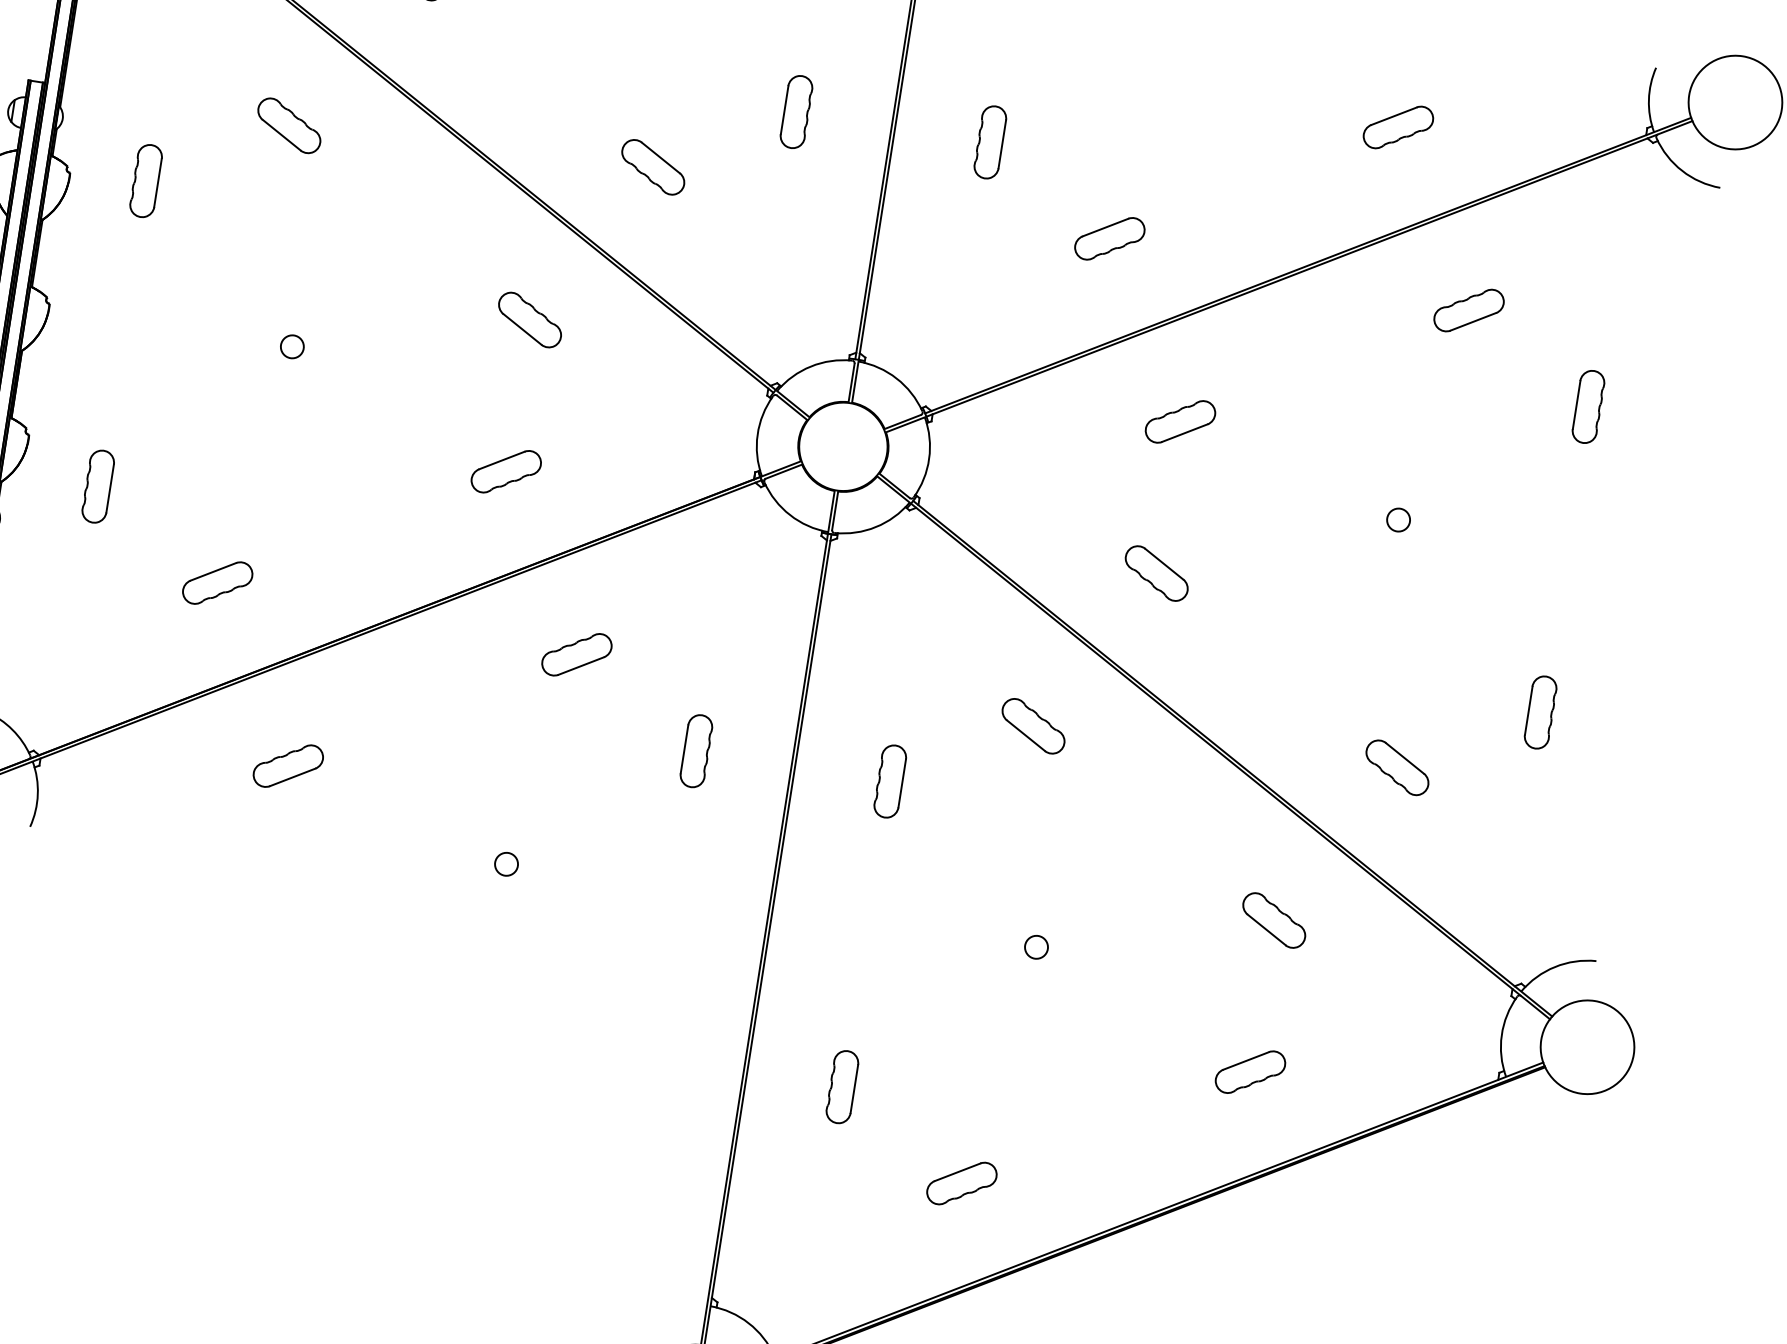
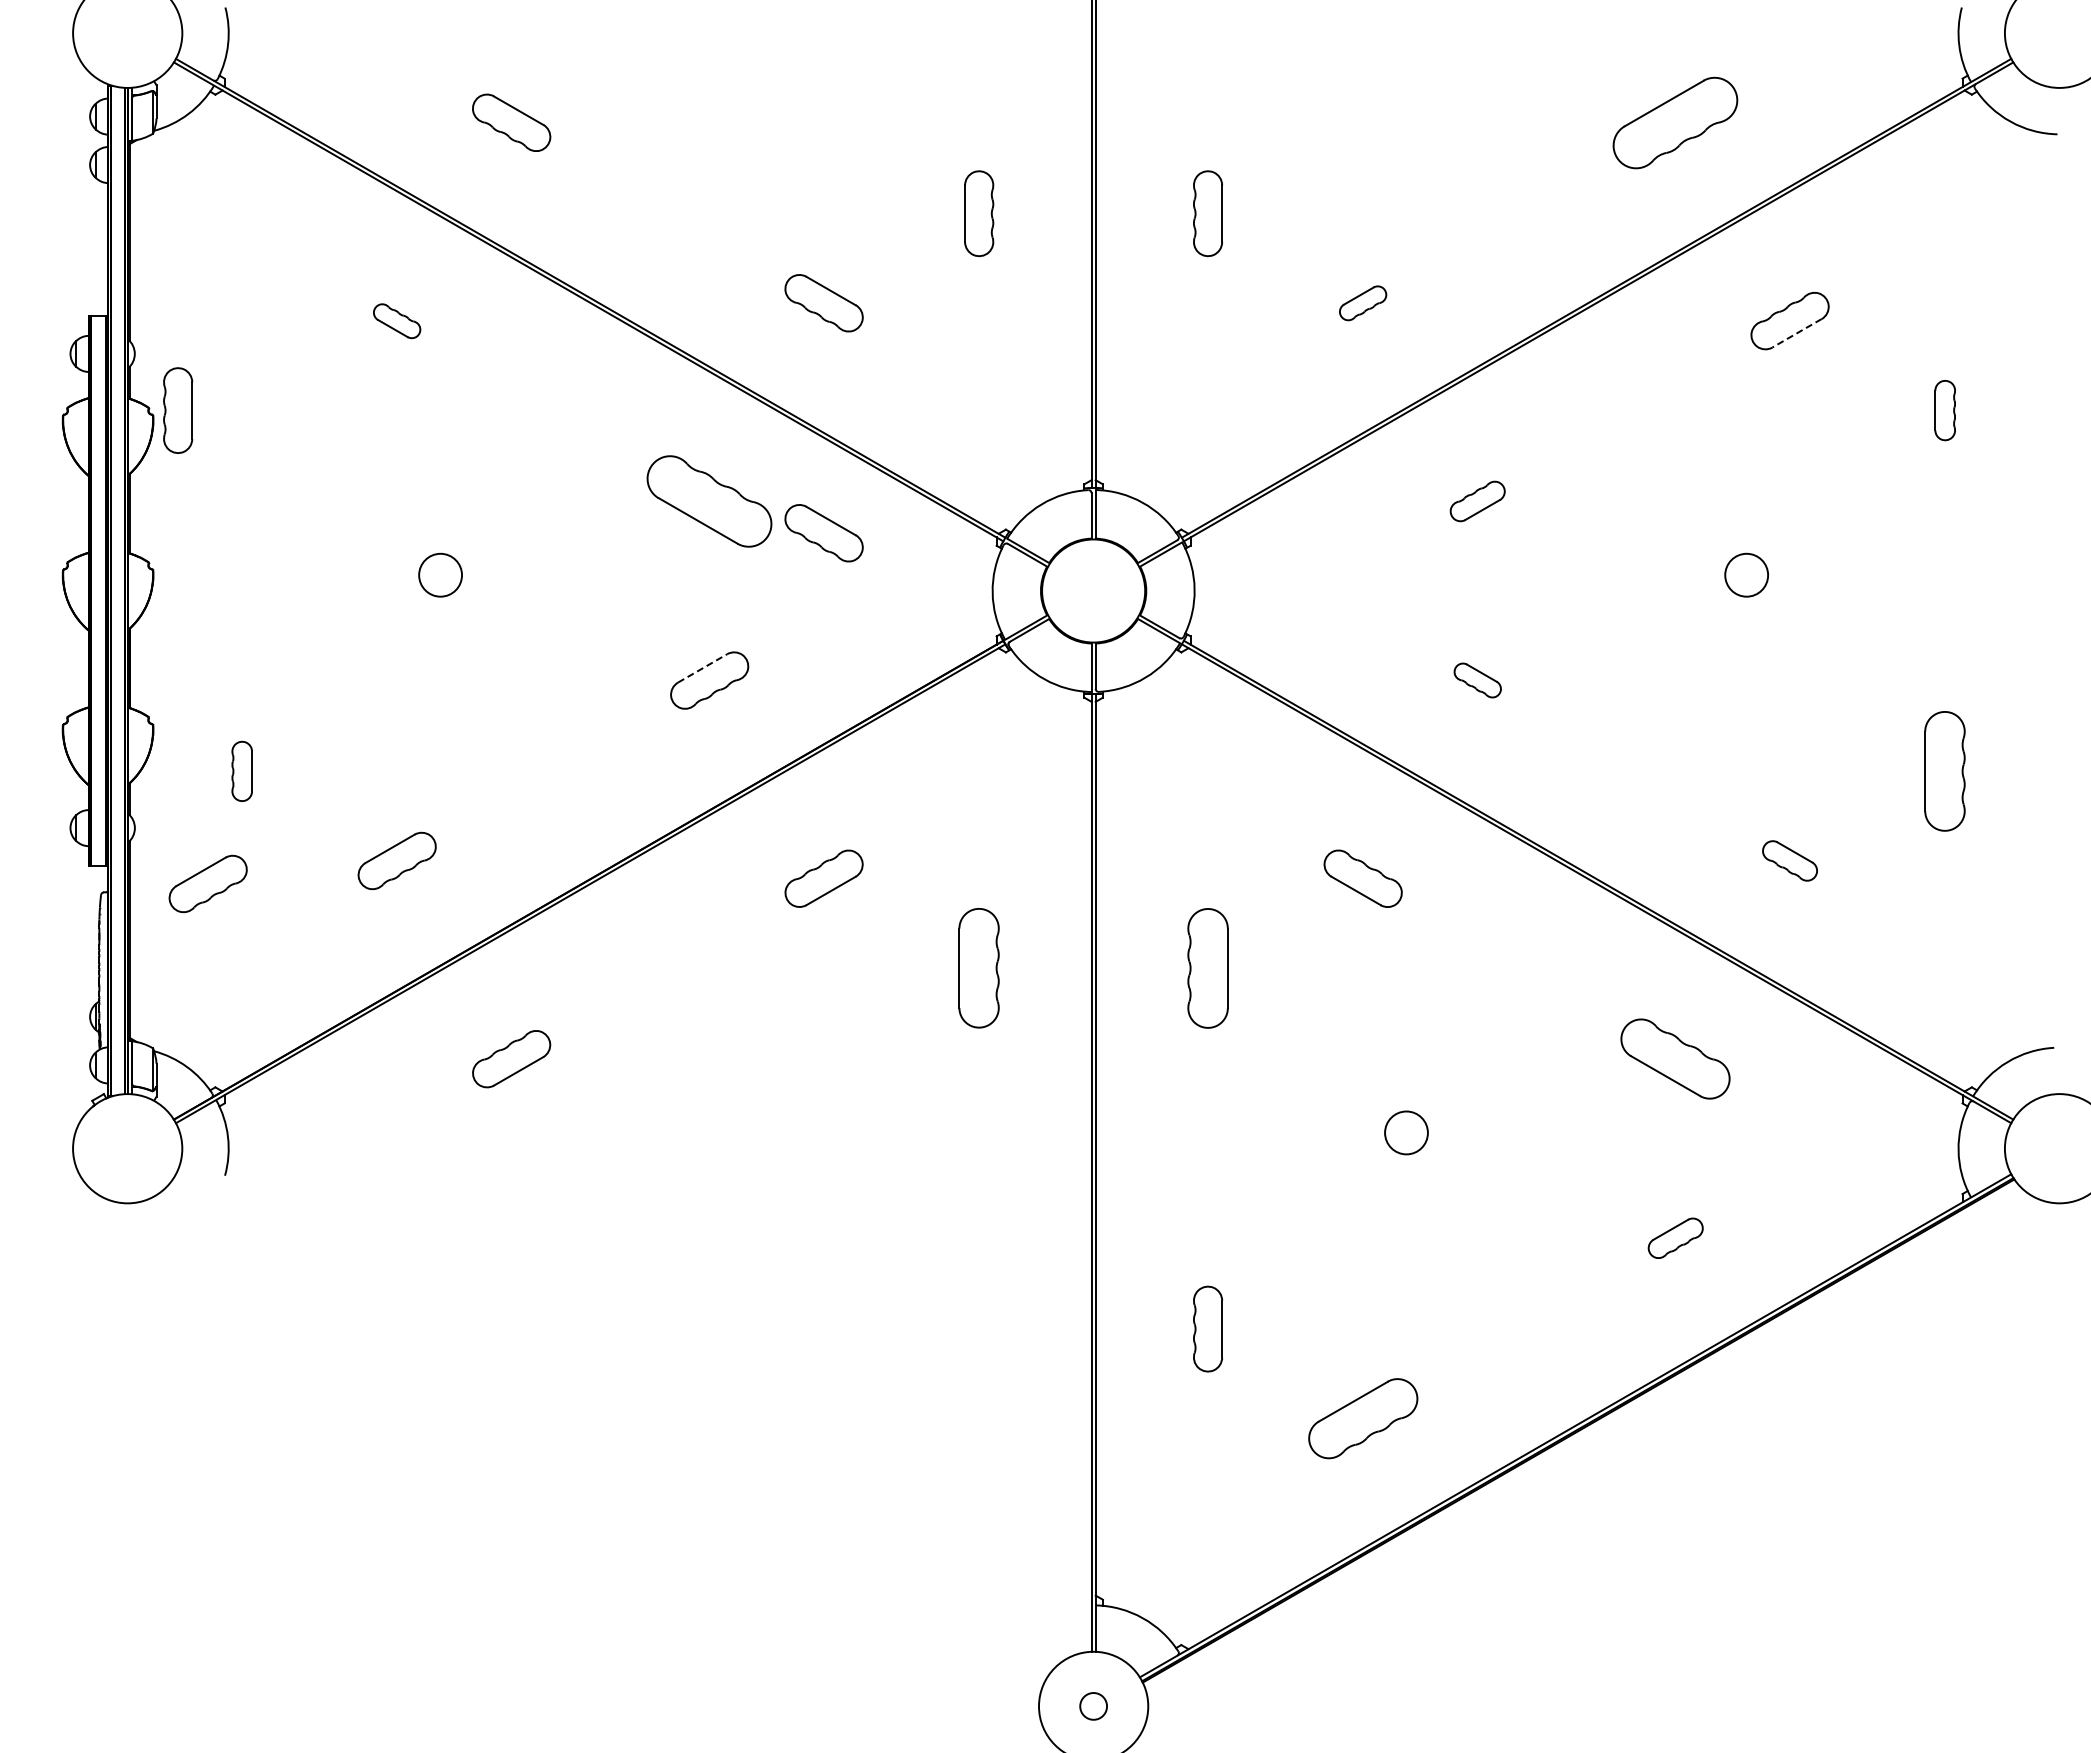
part: (288, 126) -> (396, 321), size x0.6
part: (1398, 127) -> (1675, 122), size x1.6
part: (146, 181) -> (178, 410), moved
part: (1109, 238) -> (1362, 303), size x0.6
part: (529, 320) -> (709, 501), size x1.6
line: (1472, 321) -> (1796, 333), solid -> dashed
circle: (292, 346) -> (440, 574), size x1.6
part: (622, 362) -> (823, 533), added
part: (1588, 406) -> (1945, 410), size x0.7
part: (1180, 421) -> (1477, 501), size x0.7
line: (502, 460) -> (703, 668), solid -> dashed
part: (98, 486) -> (242, 771), size x0.7
circle: (1398, 519) -> (1746, 574), size x1.6
part: (1156, 573) -> (1477, 680), size x0.6
part: (54, 577) -> (207, 883), added
part: (1540, 712) -> (1945, 771), size x1.4
part: (696, 751) -> (979, 968), size x1.4
part: (1397, 767) -> (1789, 860), size x0.7
part: (889, 780) -> (1207, 967), size x1.4
circle: (506, 863) -> (780, 1132), removed
part: (1274, 920) -> (1675, 1059), size x1.4
circle: (1036, 946) -> (1406, 1132), size x1.6
part: (1250, 1072) -> (1675, 1238), size x0.7
part: (961, 1183) -> (1362, 1418), size x1.4

